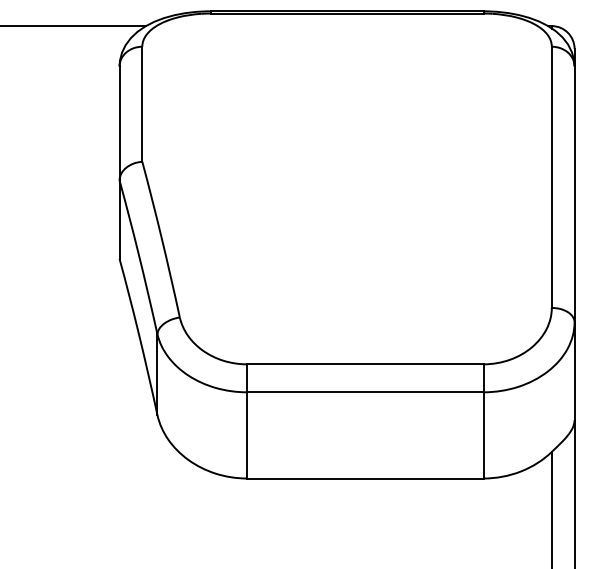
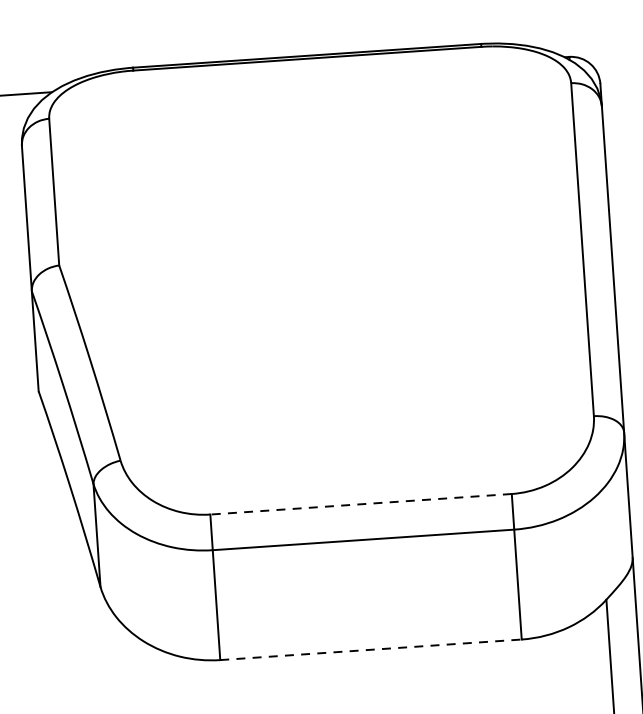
line: (364, 364) -> (360, 504), solid -> dashed
line: (365, 478) -> (371, 649), solid -> dashed

